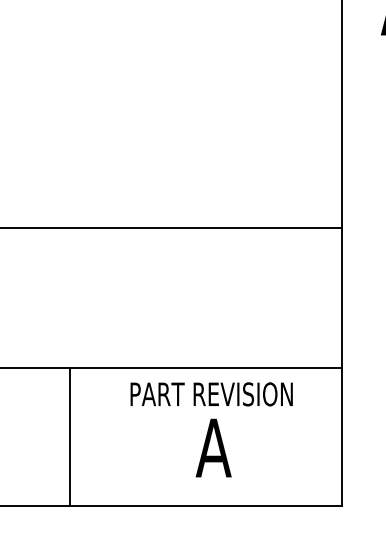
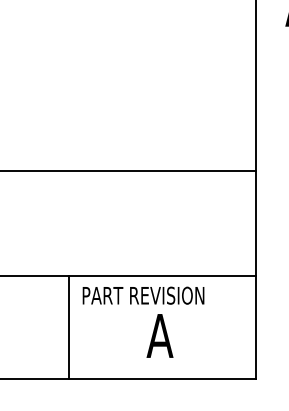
text: (211, 394) -> (143, 295), moved
line: (69, 436) -> (69, 327), moved

